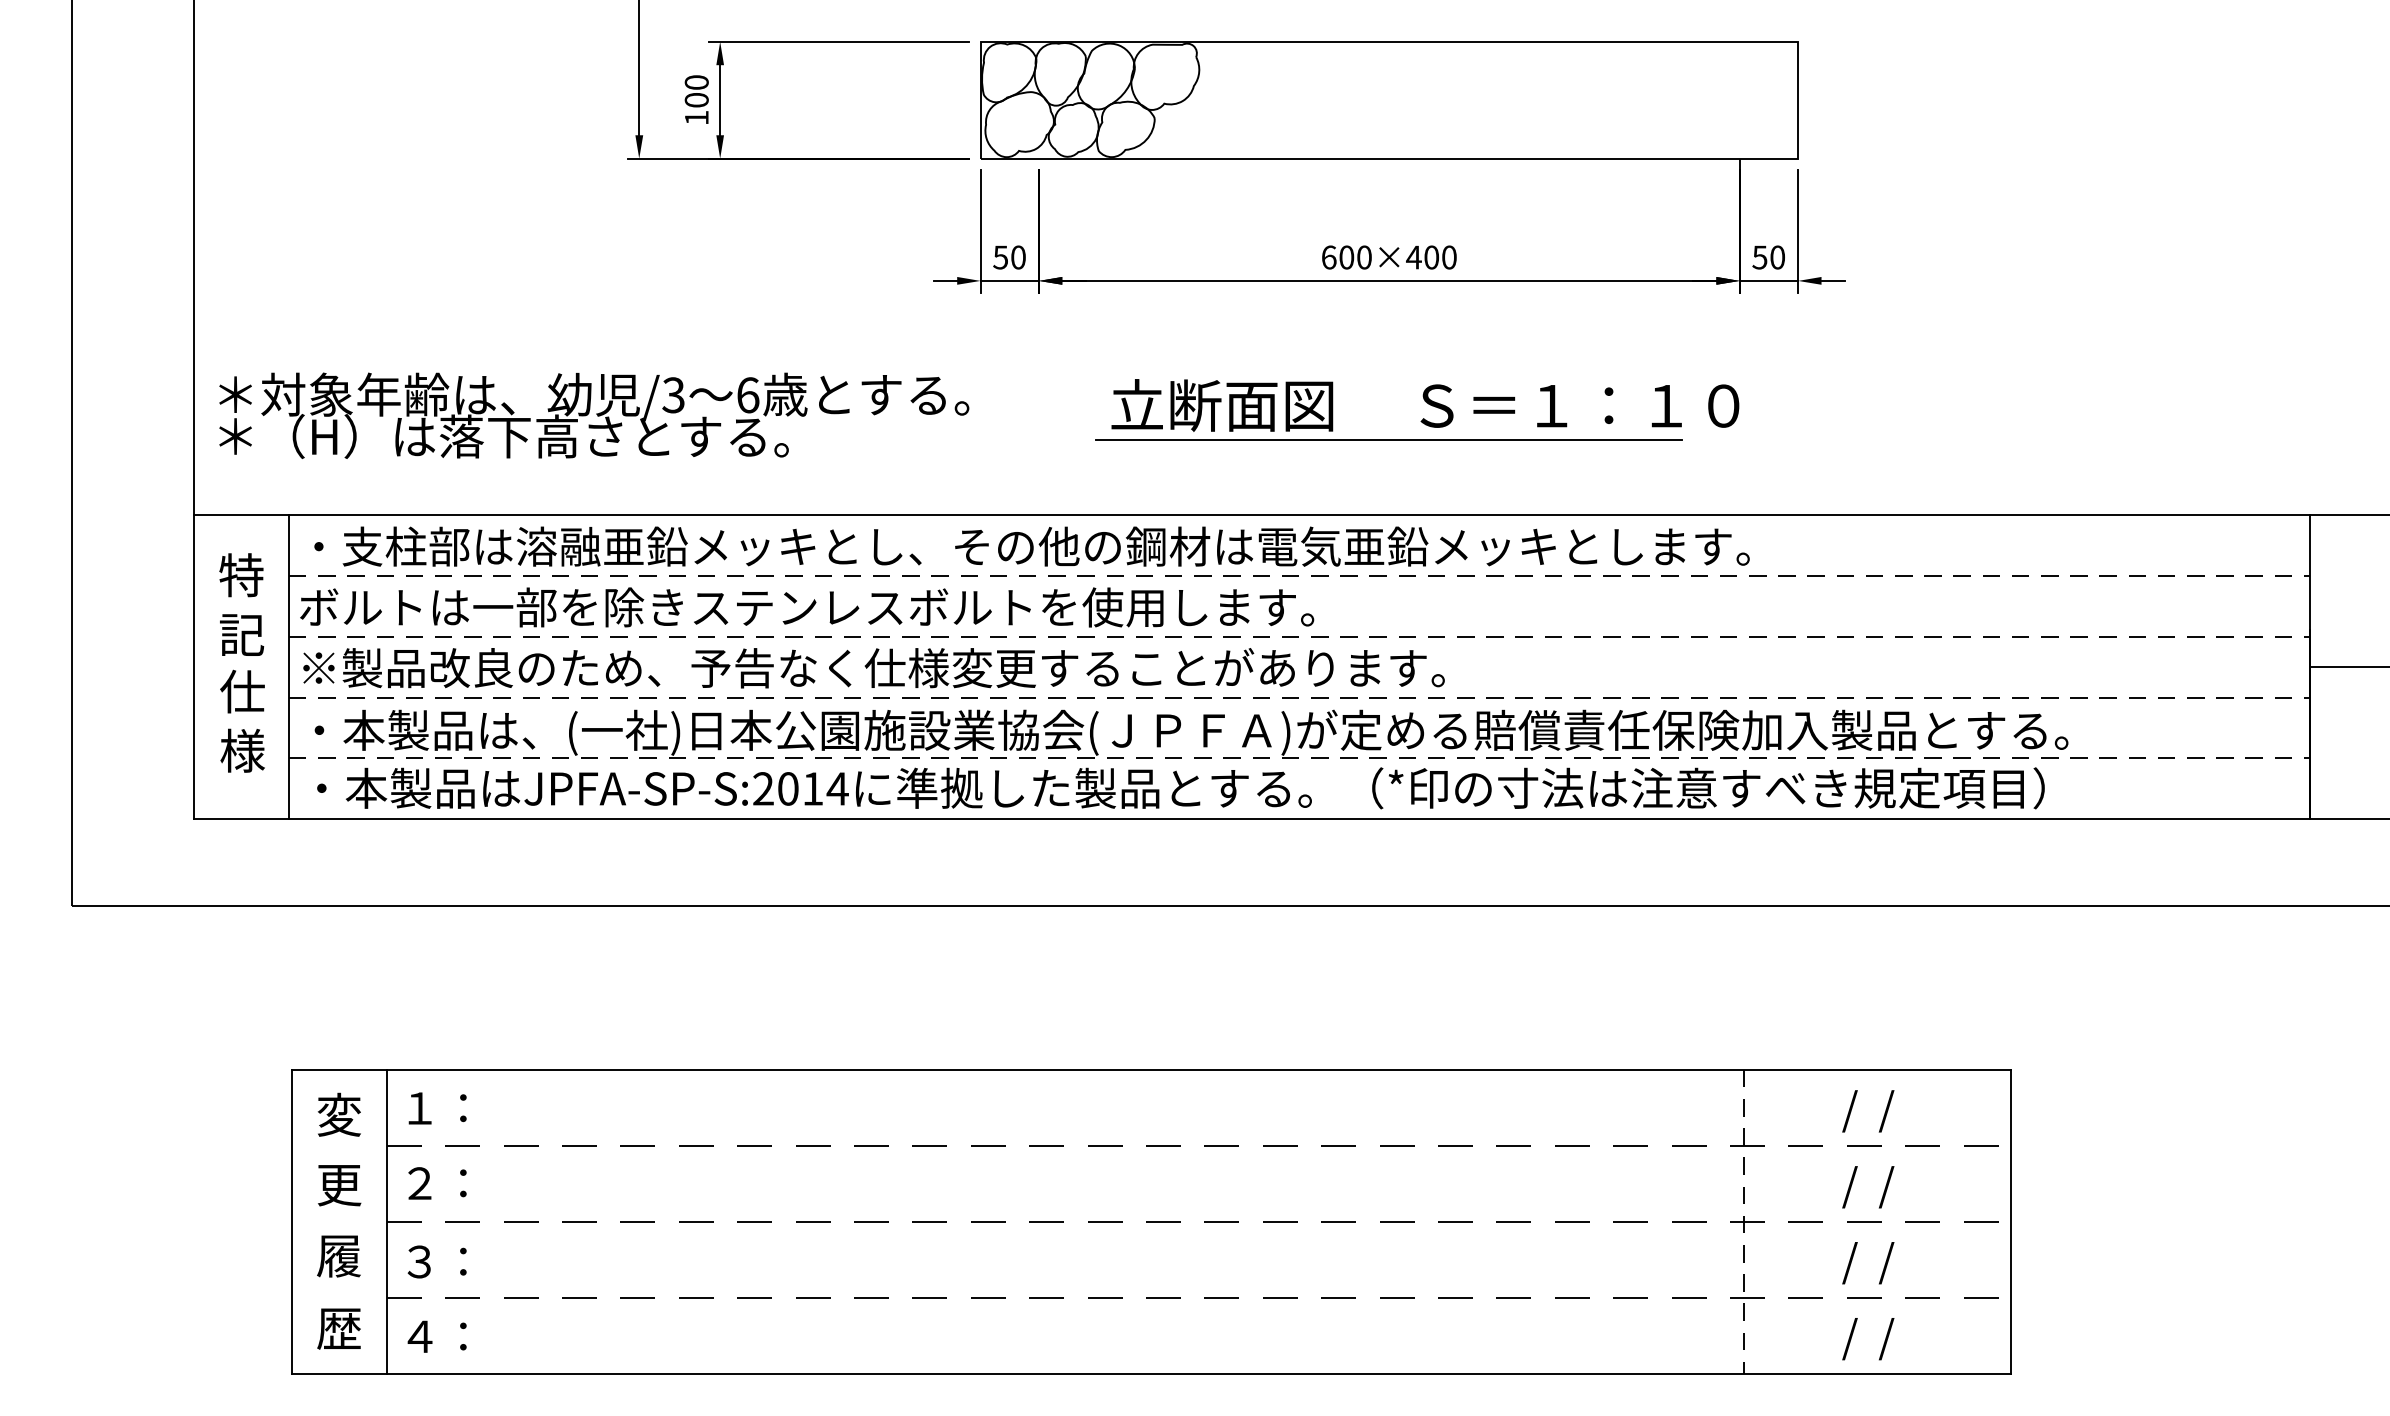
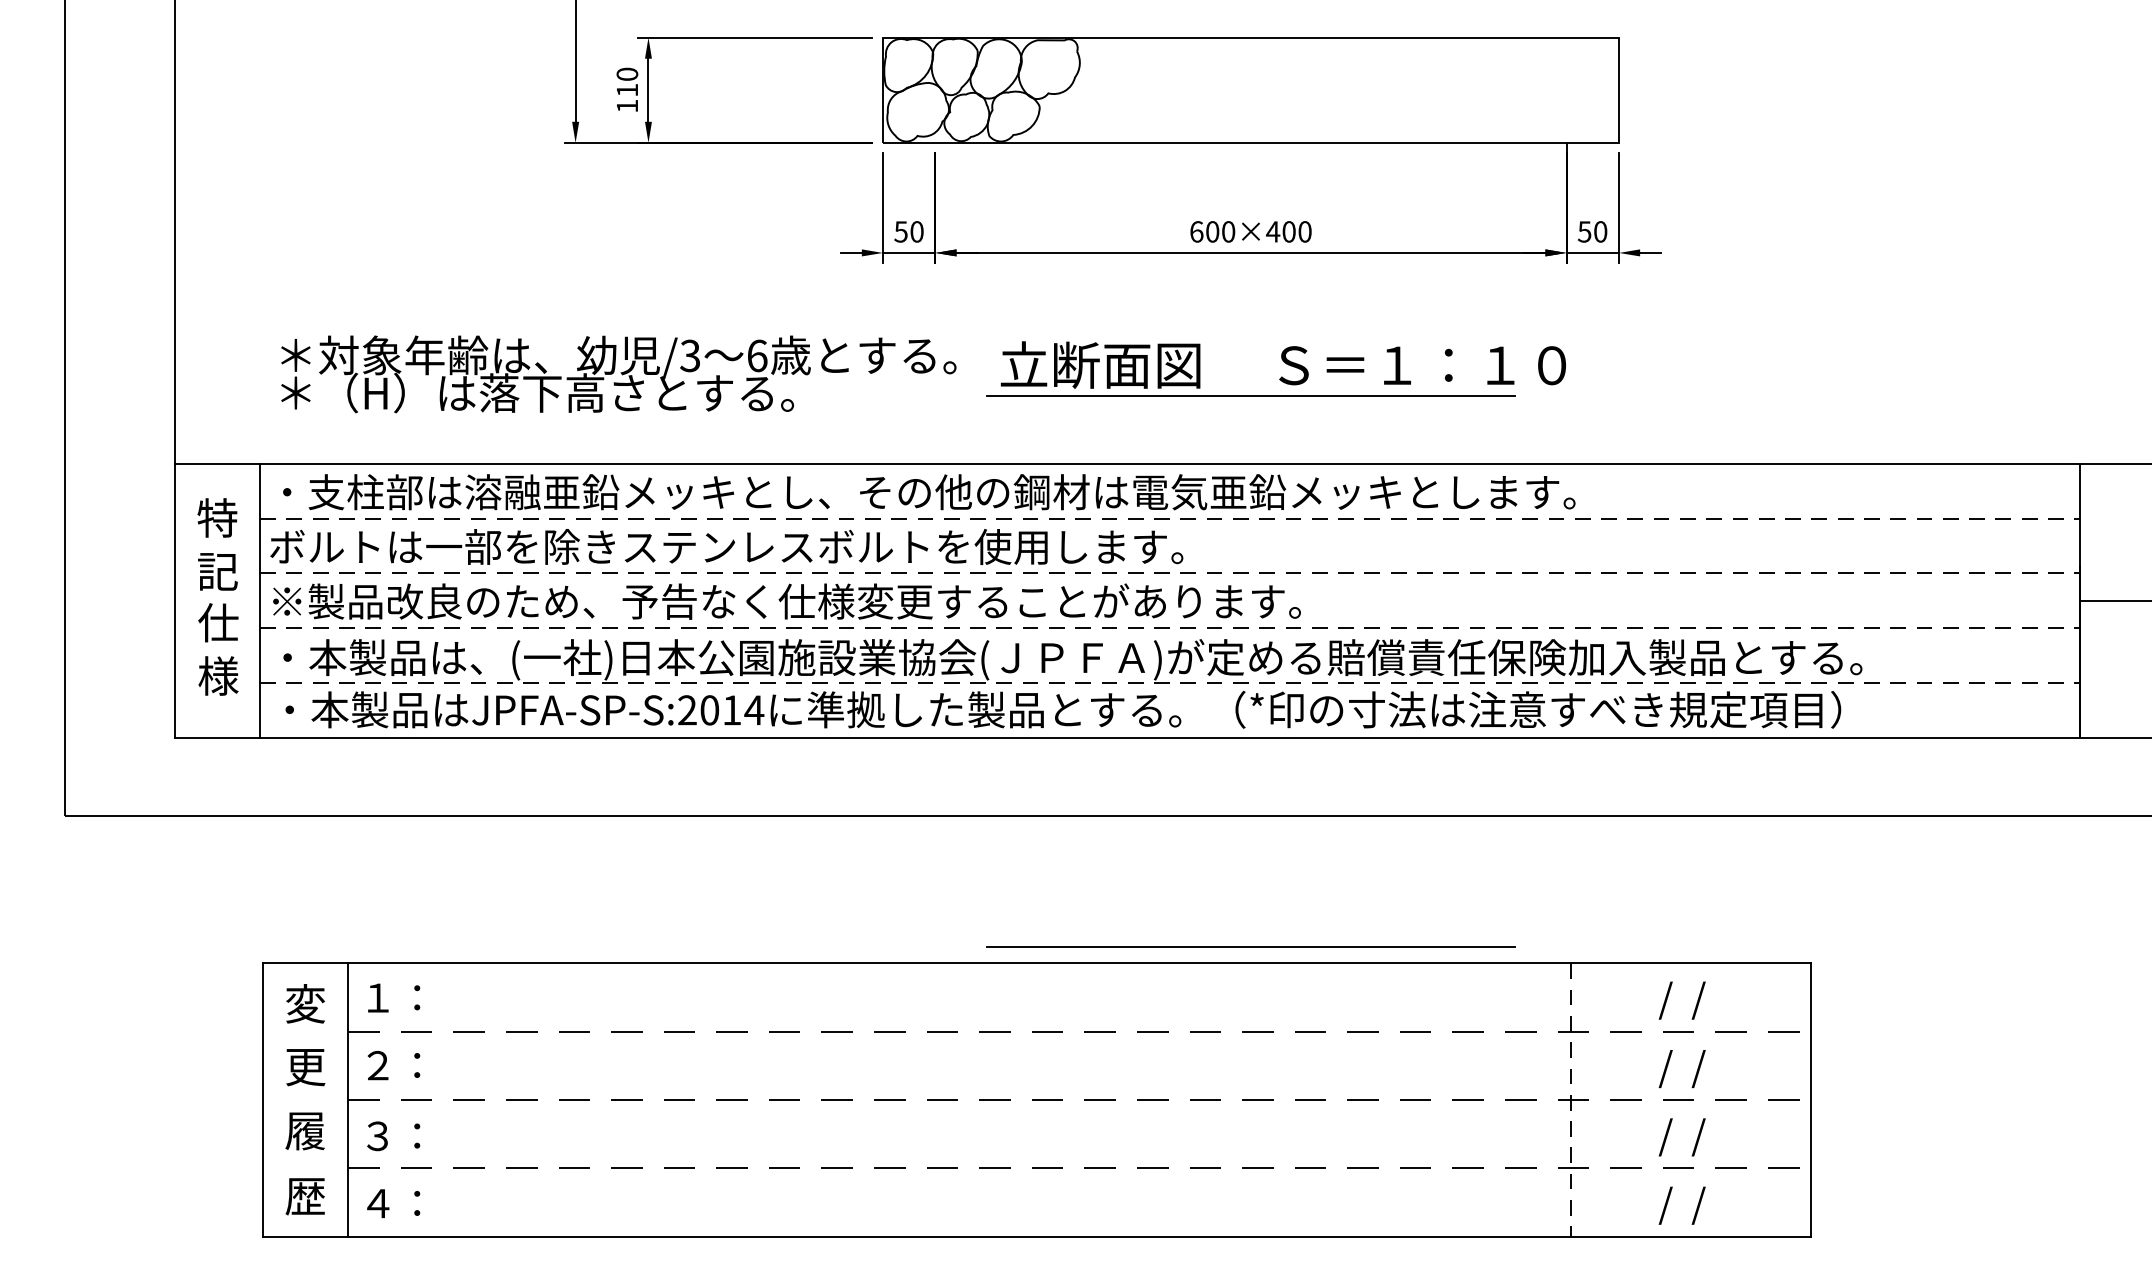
text: (696, 100) -> (627, 90), 100 -> 110
text: (594, 415) -> (619, 374), moved
line: (1388, 1050) -> (1250, 945), added

